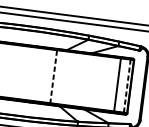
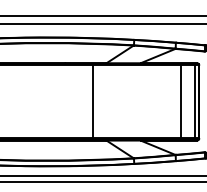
line: (53, 76) -> (93, 101), dashed -> solid
line: (127, 86) -> (194, 101), dashed -> solid

